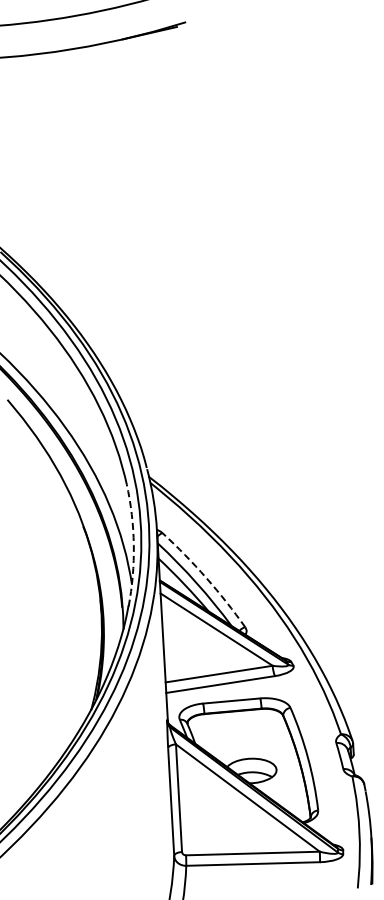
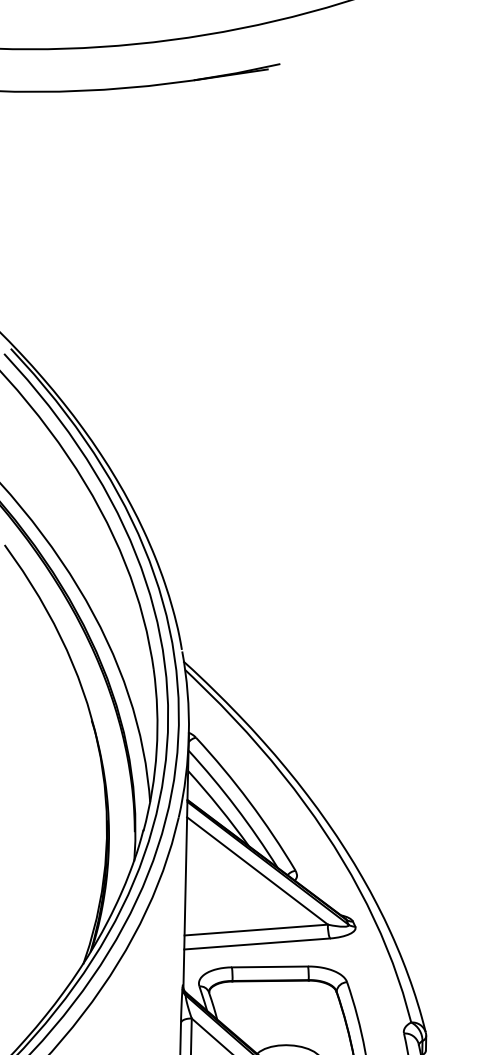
arc: (133, 545) -> (156, 750), dashed -> solid
arc: (206, 578) -> (249, 802), dashed -> solid

